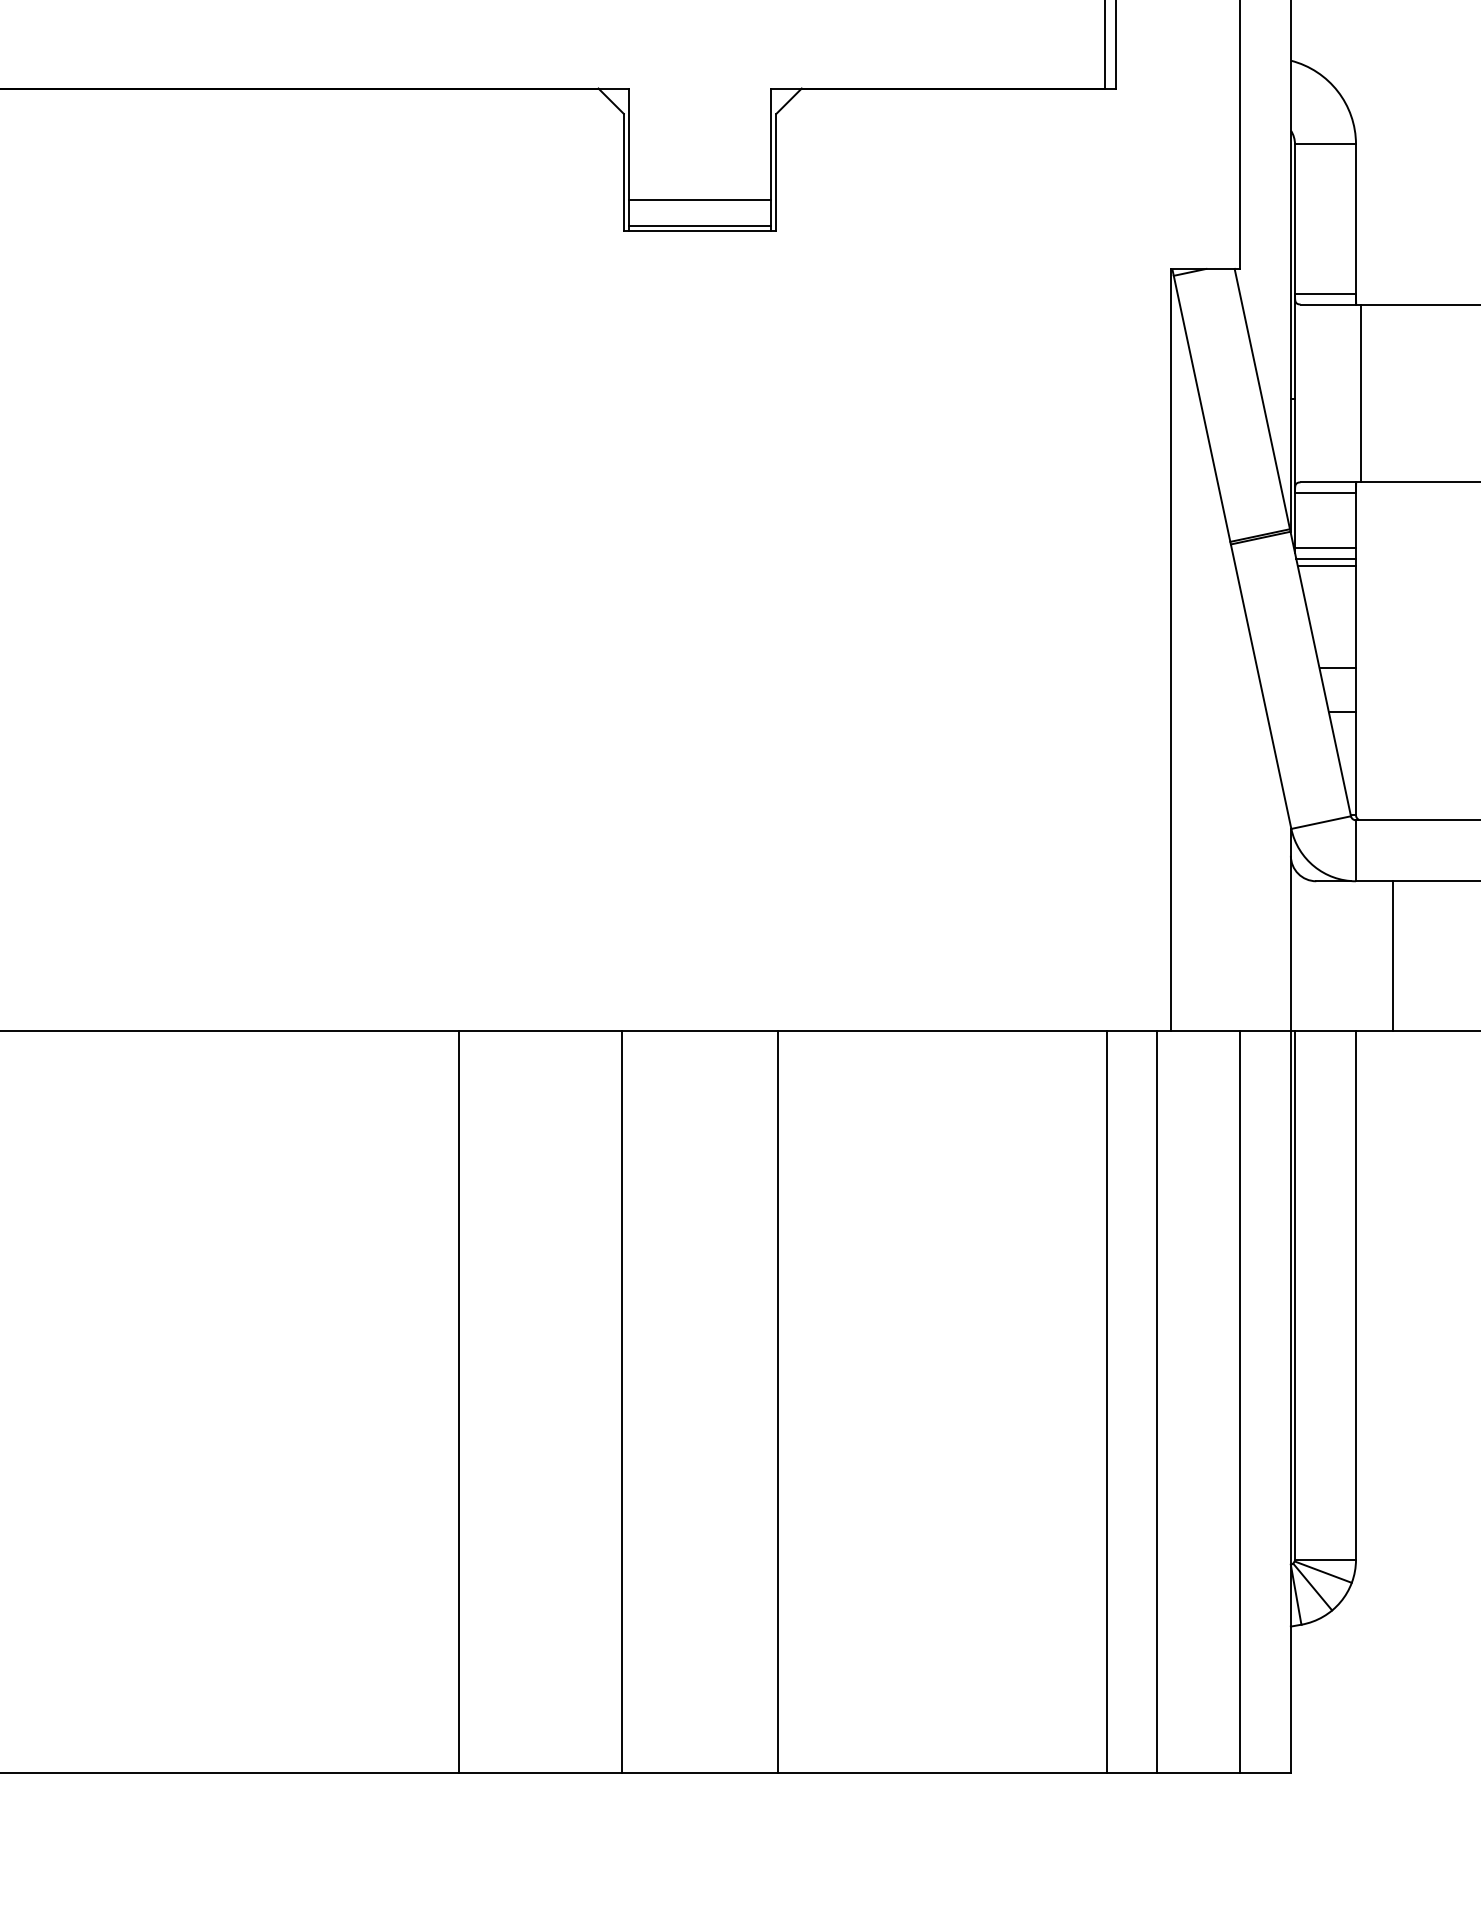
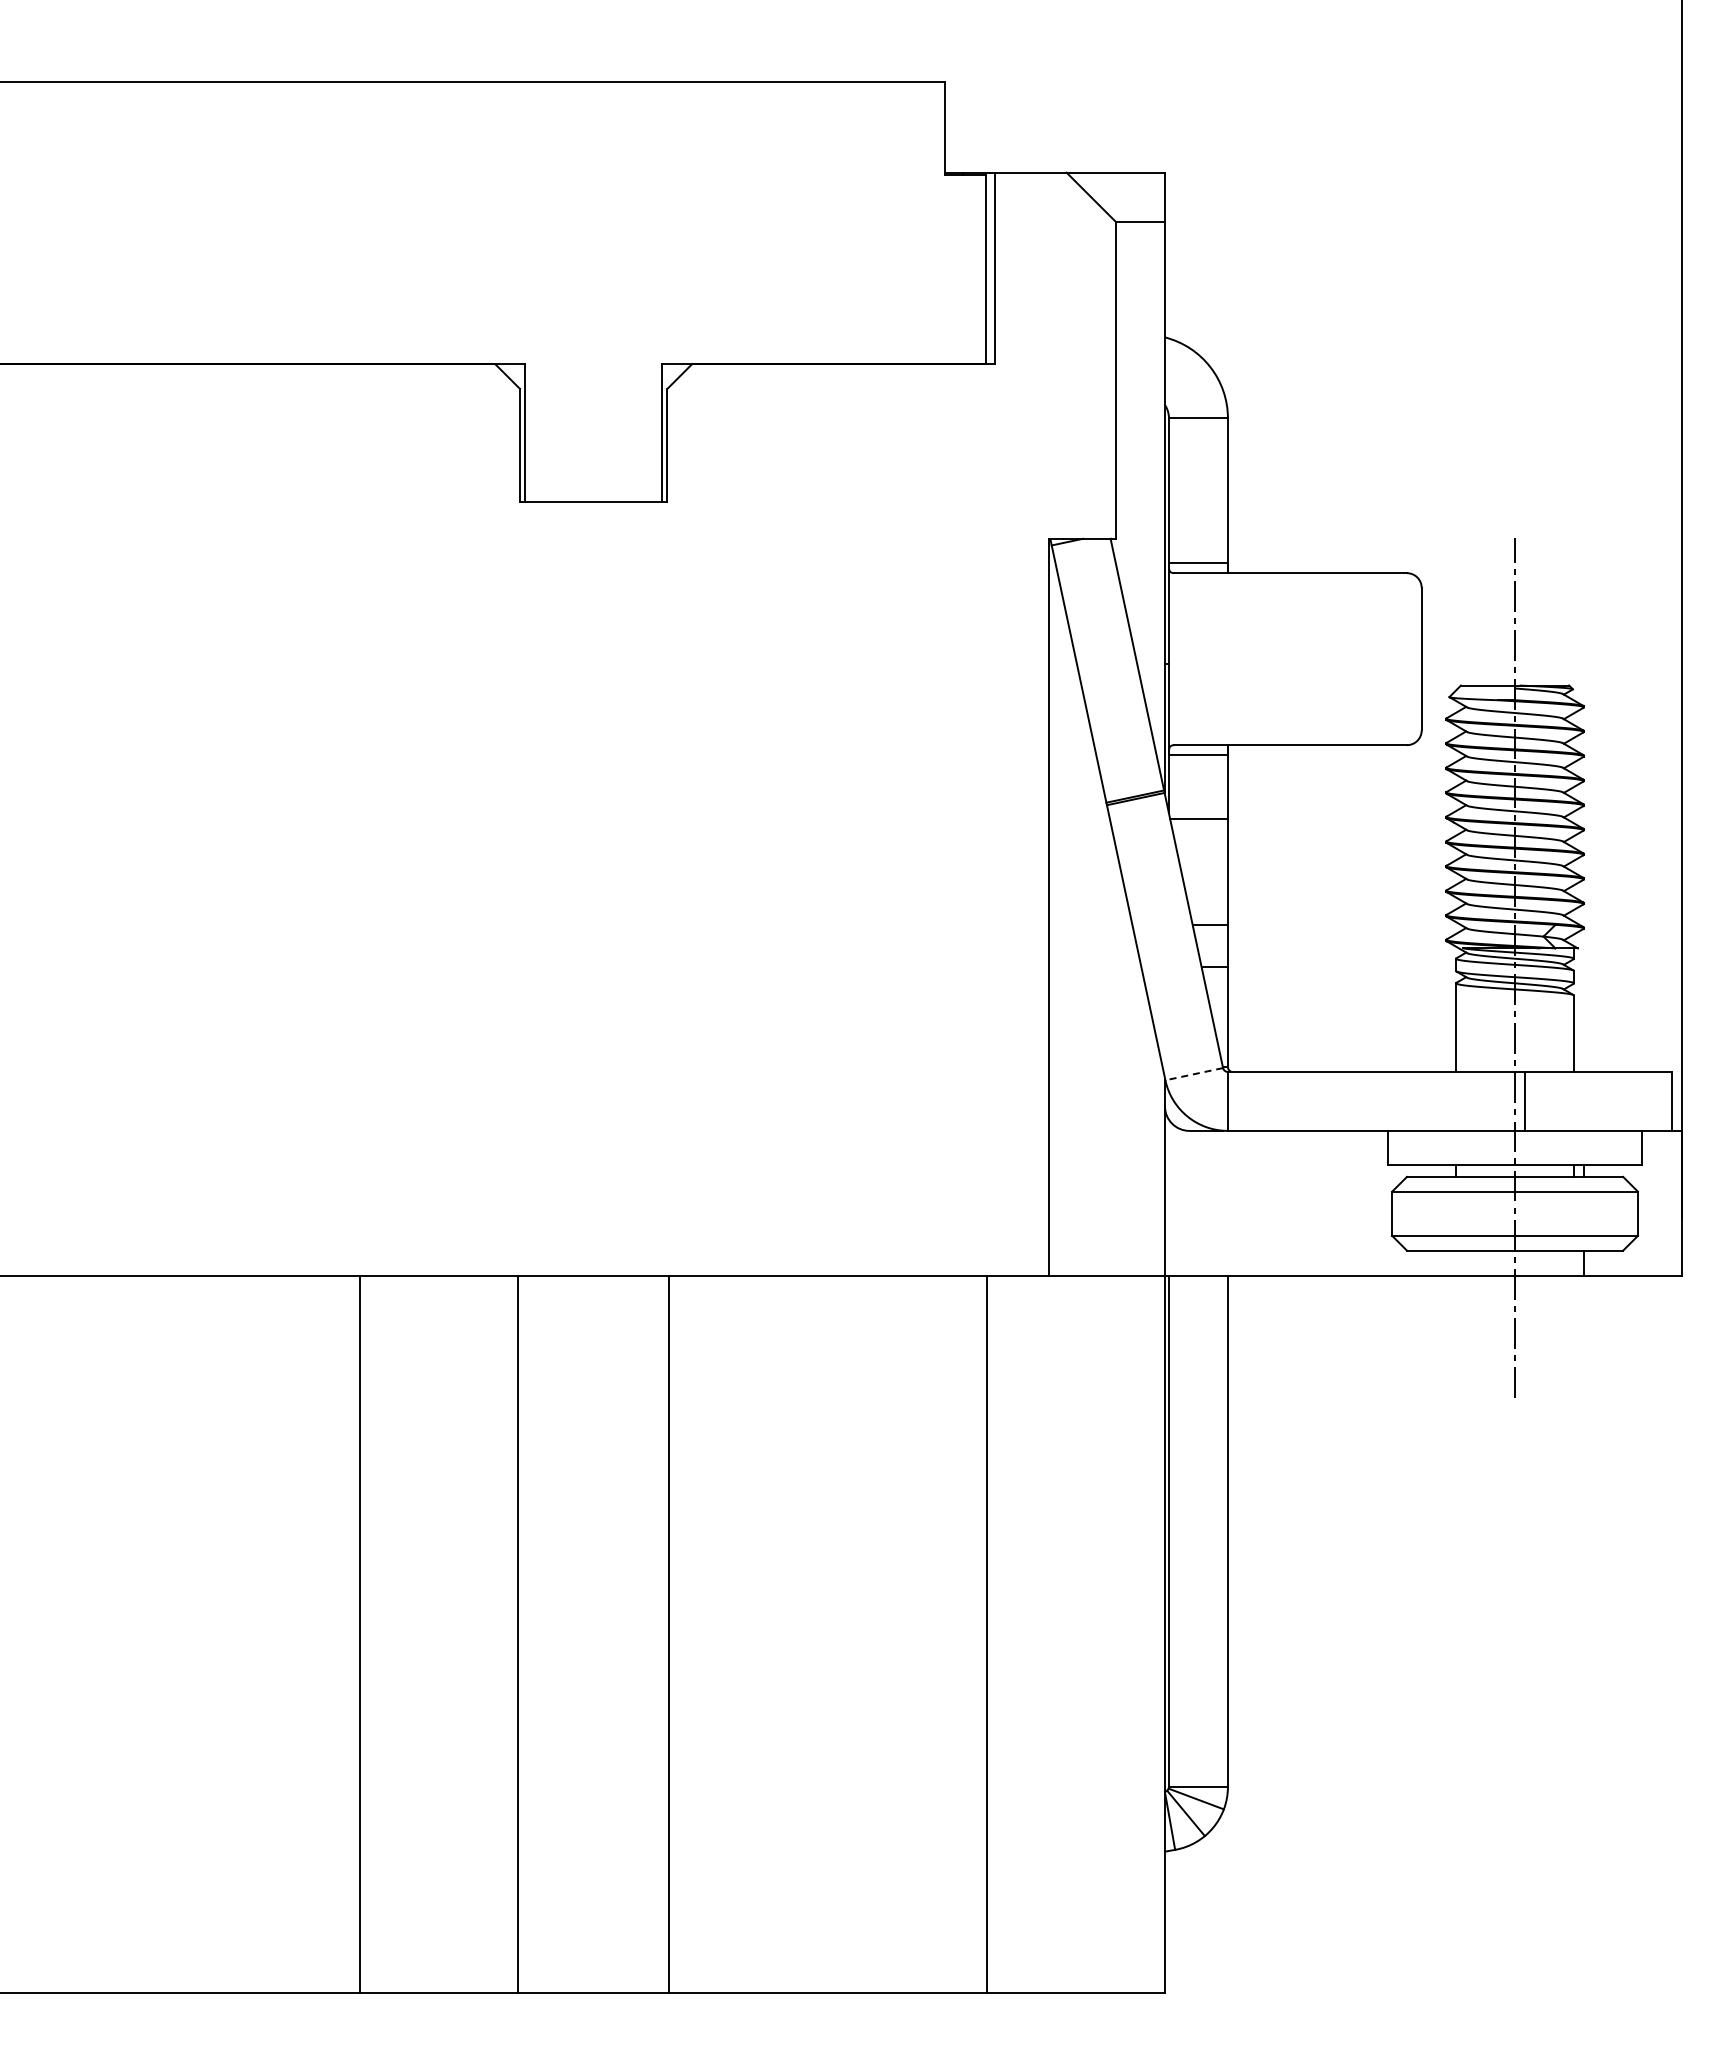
line: (699, 200) -> (593, 472), removed
line: (699, 226) -> (593, 497), removed
line: (1360, 393) -> (1232, 659), removed
line: (1324, 548) -> (1197, 809), removed
line: (1326, 566) -> (1199, 826), removed
line: (1320, 822) -> (1193, 1074), solid -> dashed
line: (1392, 955) -> (1263, 1202), removed
line: (1157, 1402) -> (1035, 1634), removed
line: (1239, 1402) -> (1115, 1634), removed

